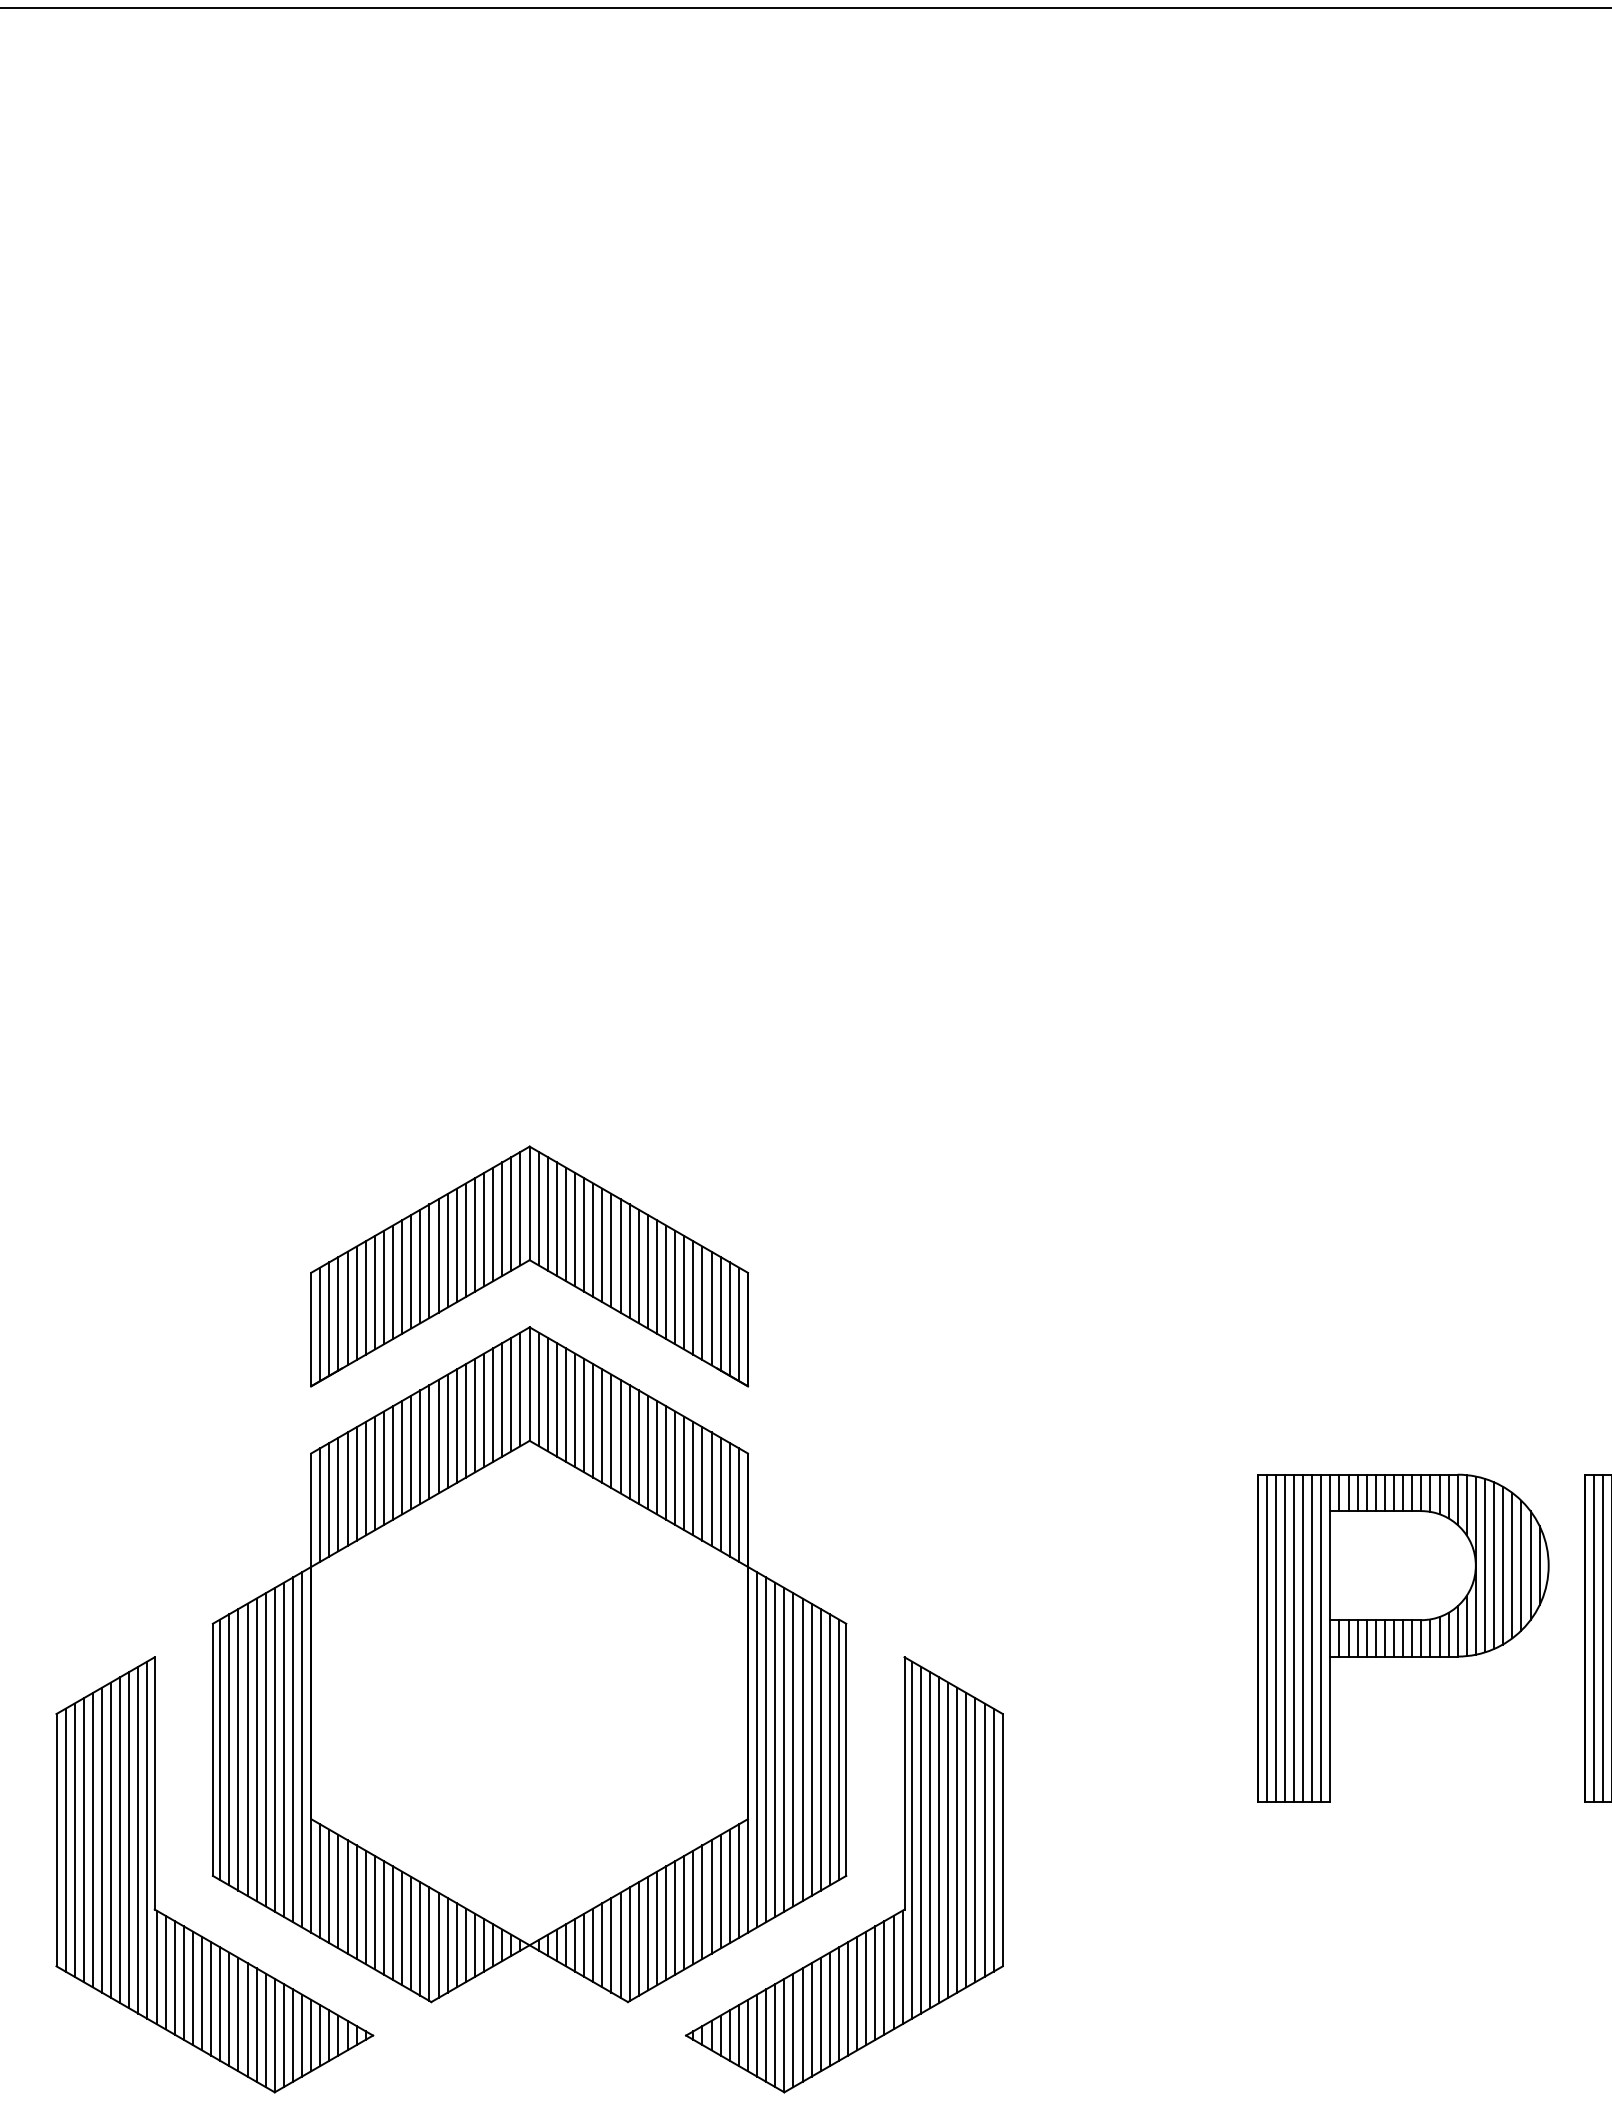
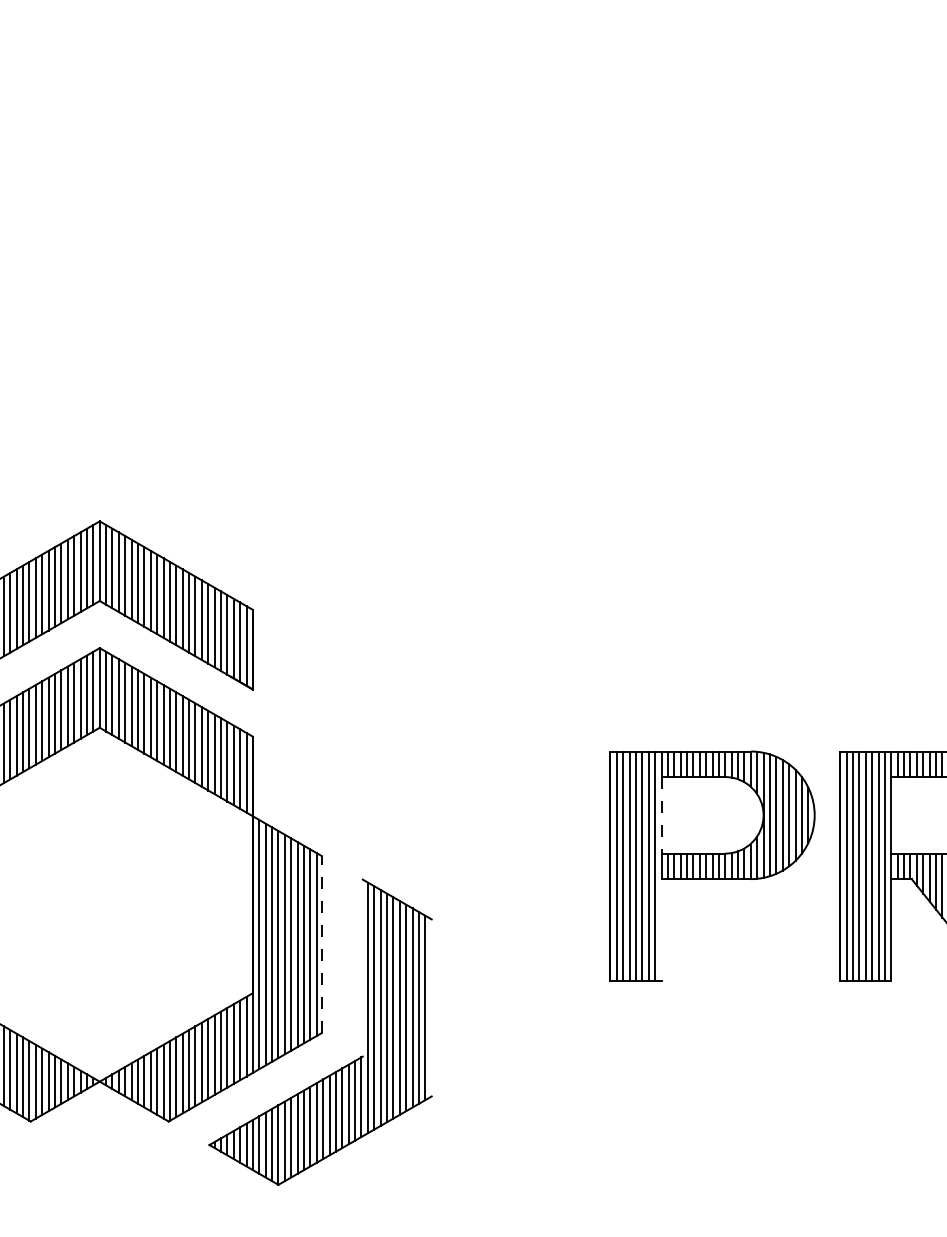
line: (1330, 1565) -> (661, 815), solid -> dashed
line: (1330, 1729) -> (661, 930), removed
line: (846, 1749) -> (322, 944), solid -> dashed
line: (904, 1783) -> (362, 968), removed
line: (1002, 1840) -> (431, 1008), removed

